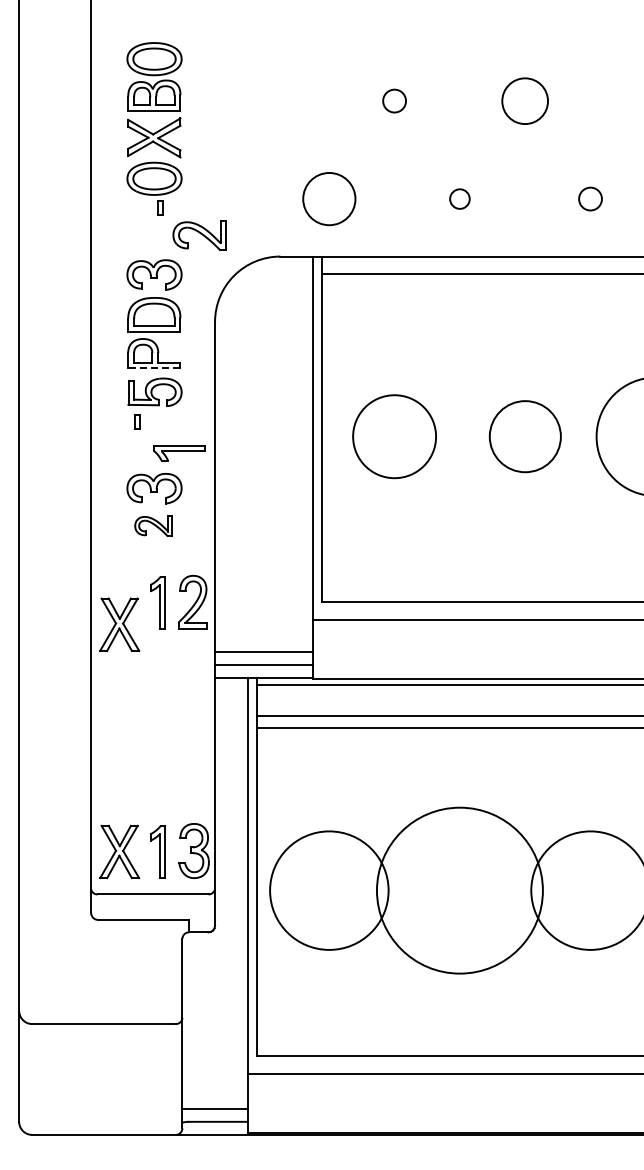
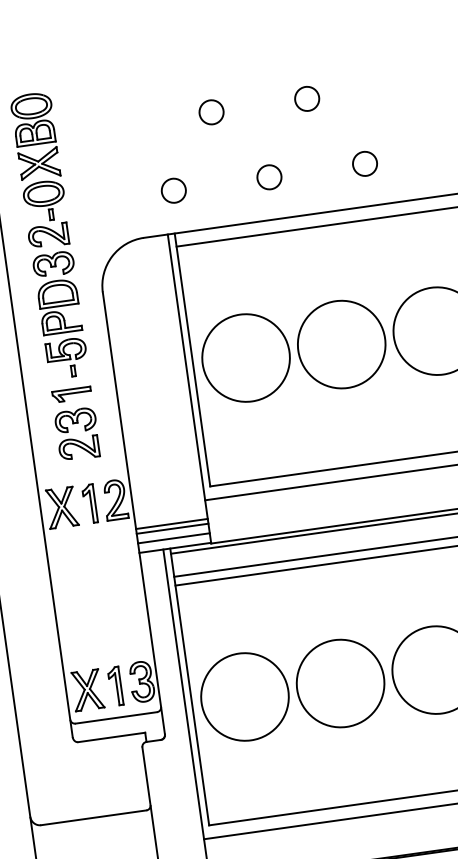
circle: (394, 100) -> (211, 111), size x1.43
circle: (525, 100) -> (307, 98), size x0.71
circle: (329, 198) -> (173, 190), size x0.62
circle: (459, 198) -> (269, 176), size x1.67
circle: (590, 198) -> (364, 163), size x1.43
part: (199, 235) -> (48, 235), moved
line: (153, 368) -> (62, 332), dashed -> solid
part: (137, 421) -> (73, 370), moved
circle: (394, 436) -> (245, 357), size x1.43
circle: (525, 436) -> (341, 344), size x1.67
part: (179, 453) -> (72, 394), moved
part: (153, 526) -> (78, 448), size x1.43
part: (119, 624) -> (61, 507), moved
line: (264, 645) -> (172, 524), added
circle: (459, 890) -> (340, 683), size x0.71

